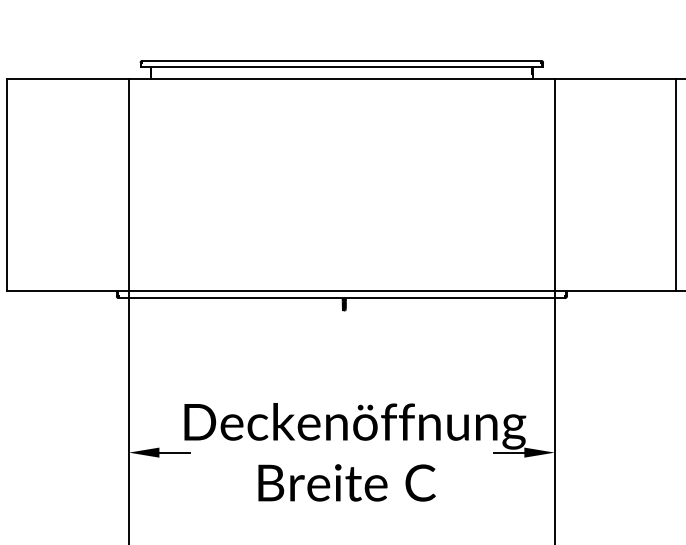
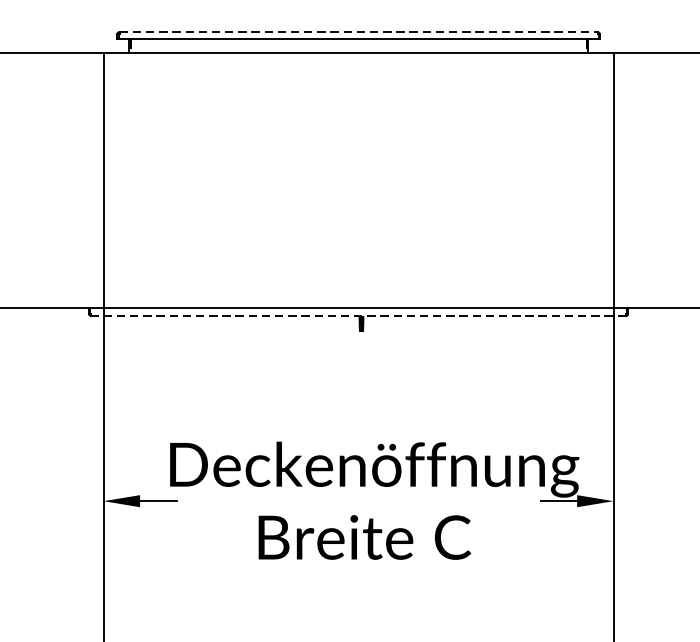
line: (341, 60) -> (358, 31), solid -> dashed
line: (341, 298) -> (358, 316), solid -> dashed

